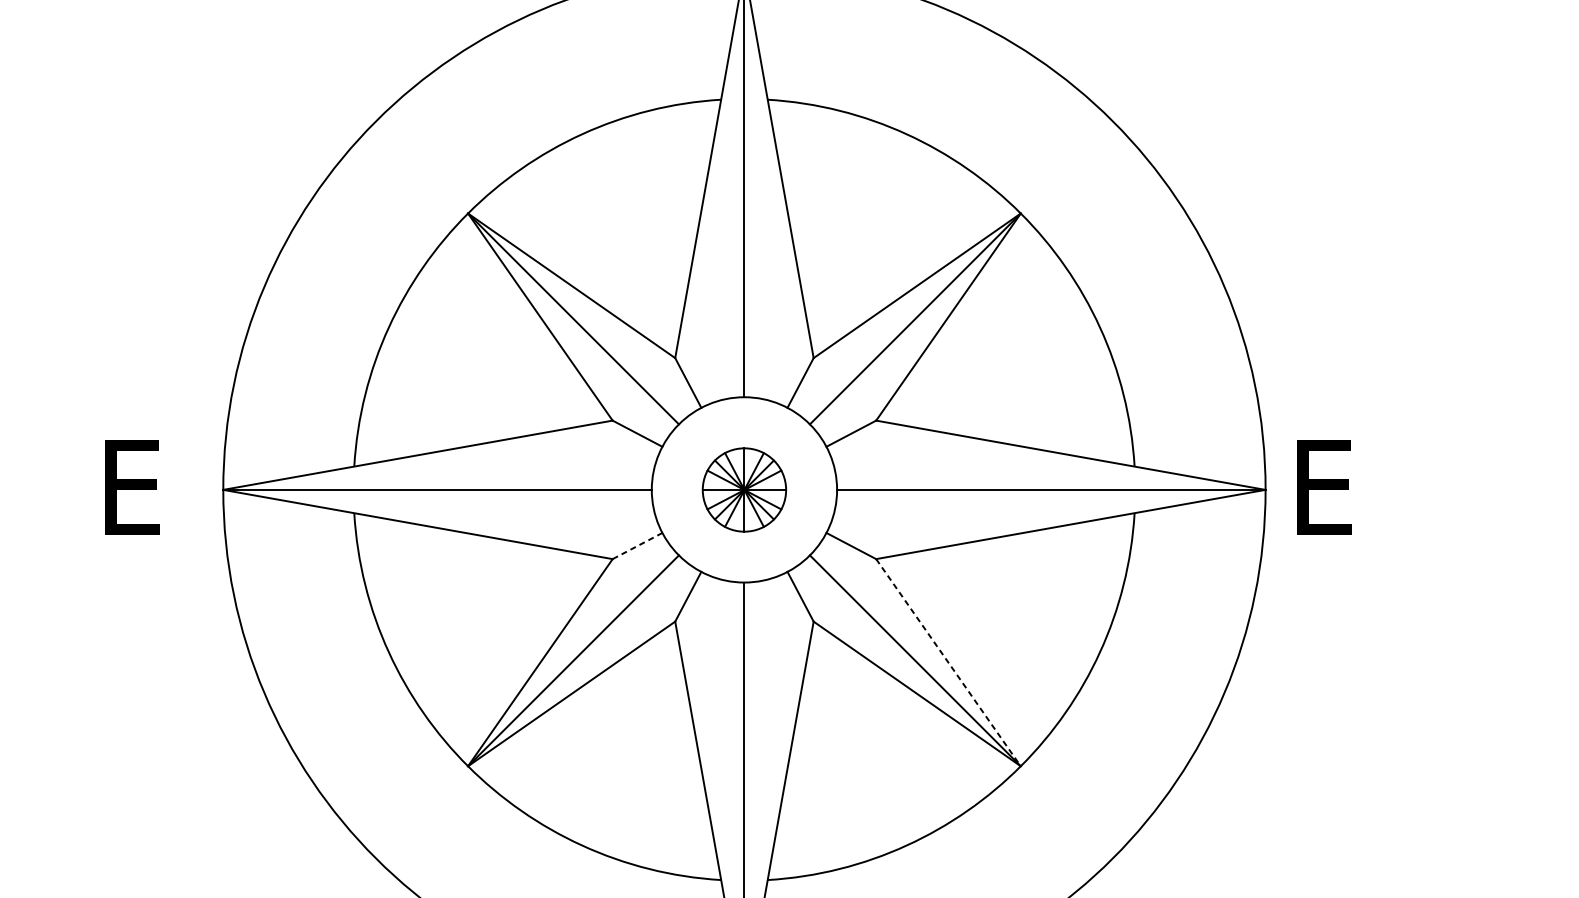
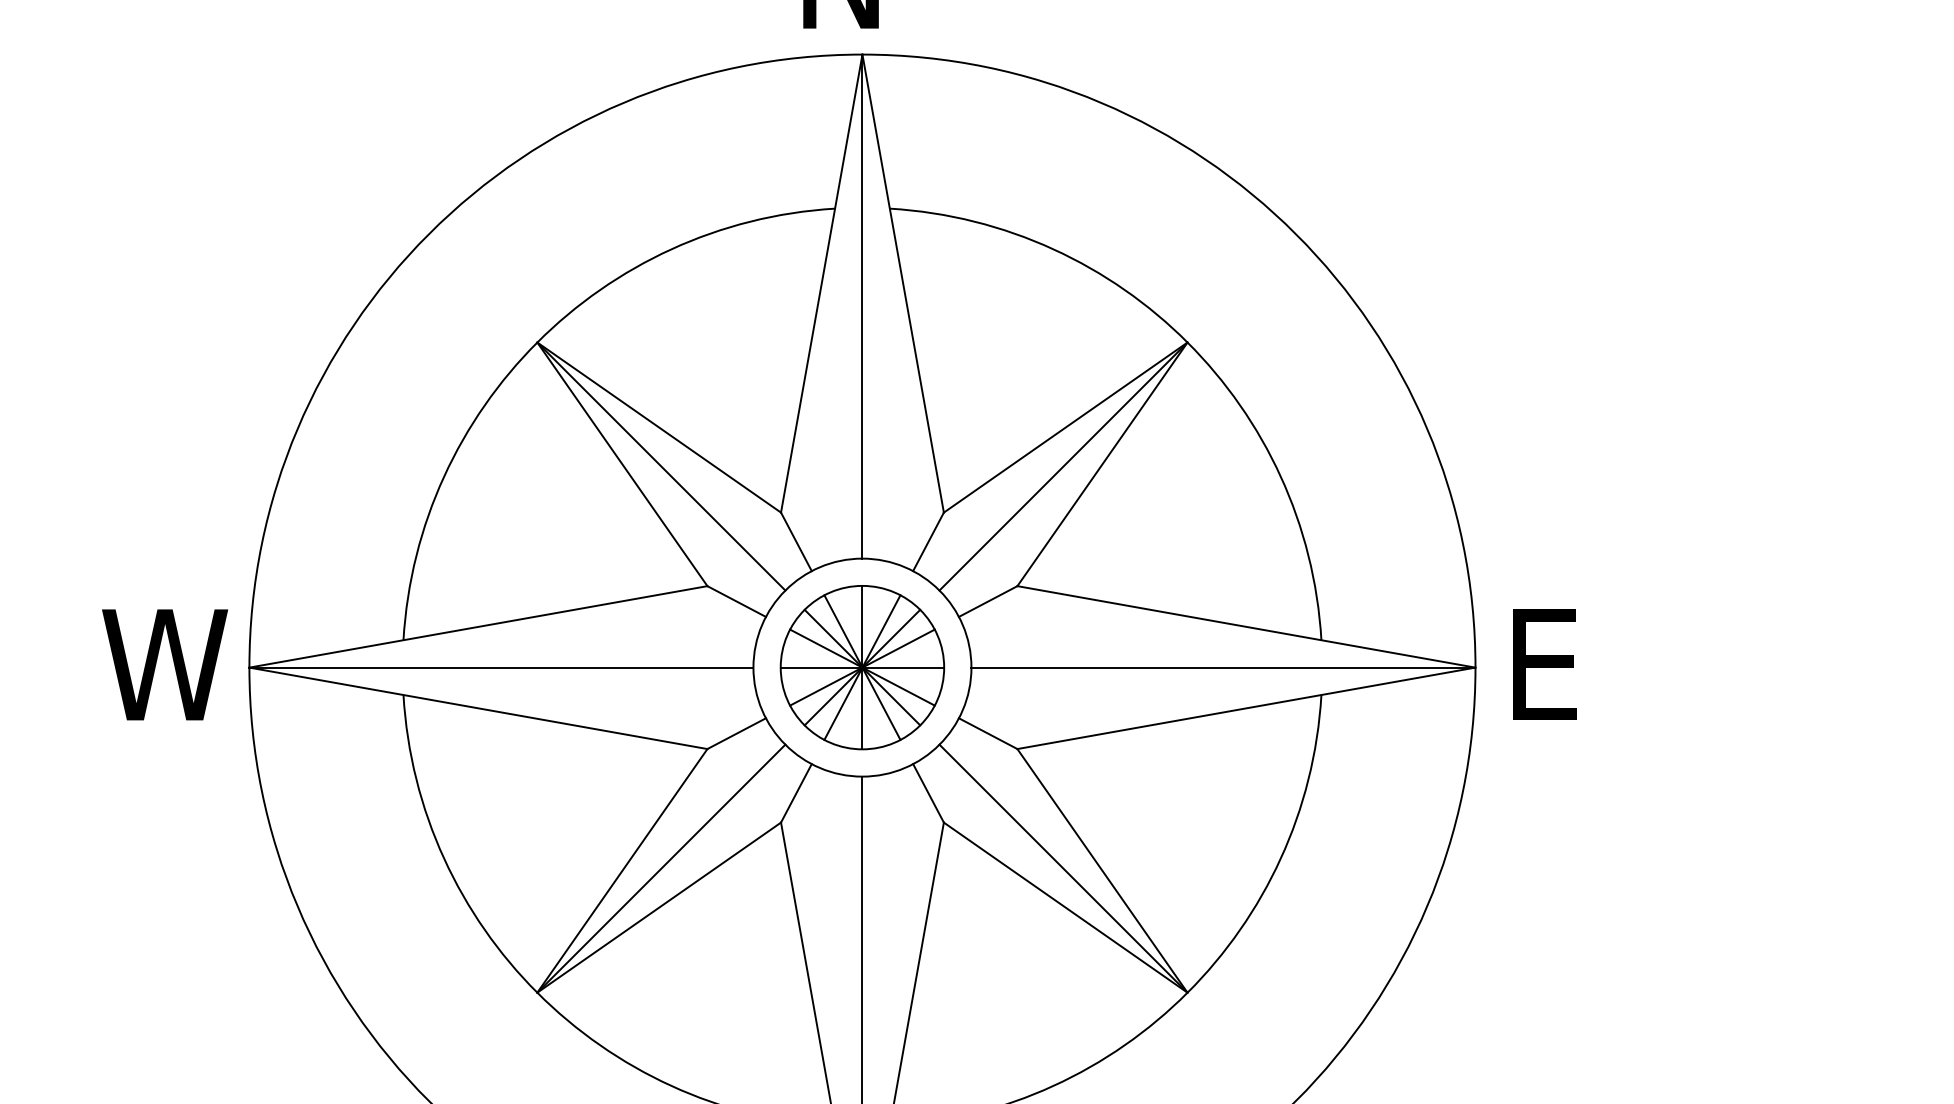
text: (151, 487) -> (165, 664), E -> W
part: (744, 489) -> (862, 667), size x1.67
line: (638, 545) -> (737, 733), dashed -> solid
line: (948, 662) -> (1102, 870), dashed -> solid

